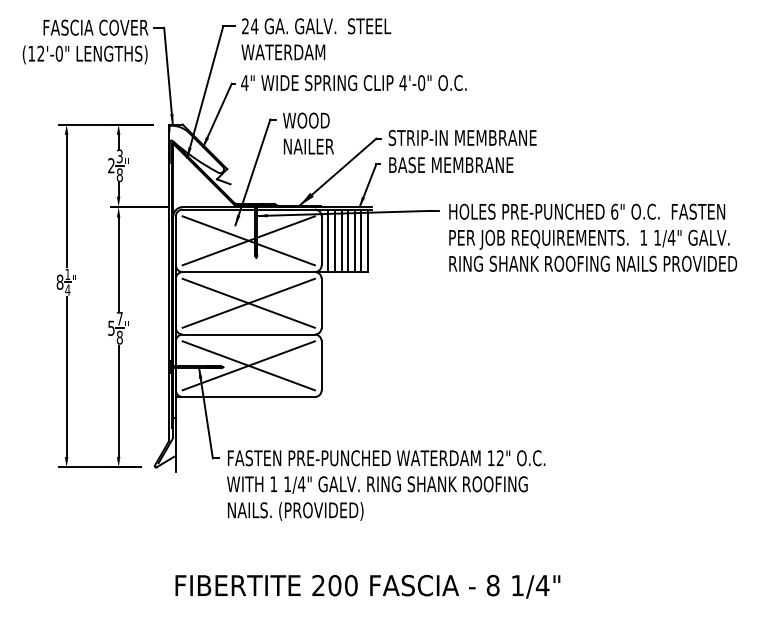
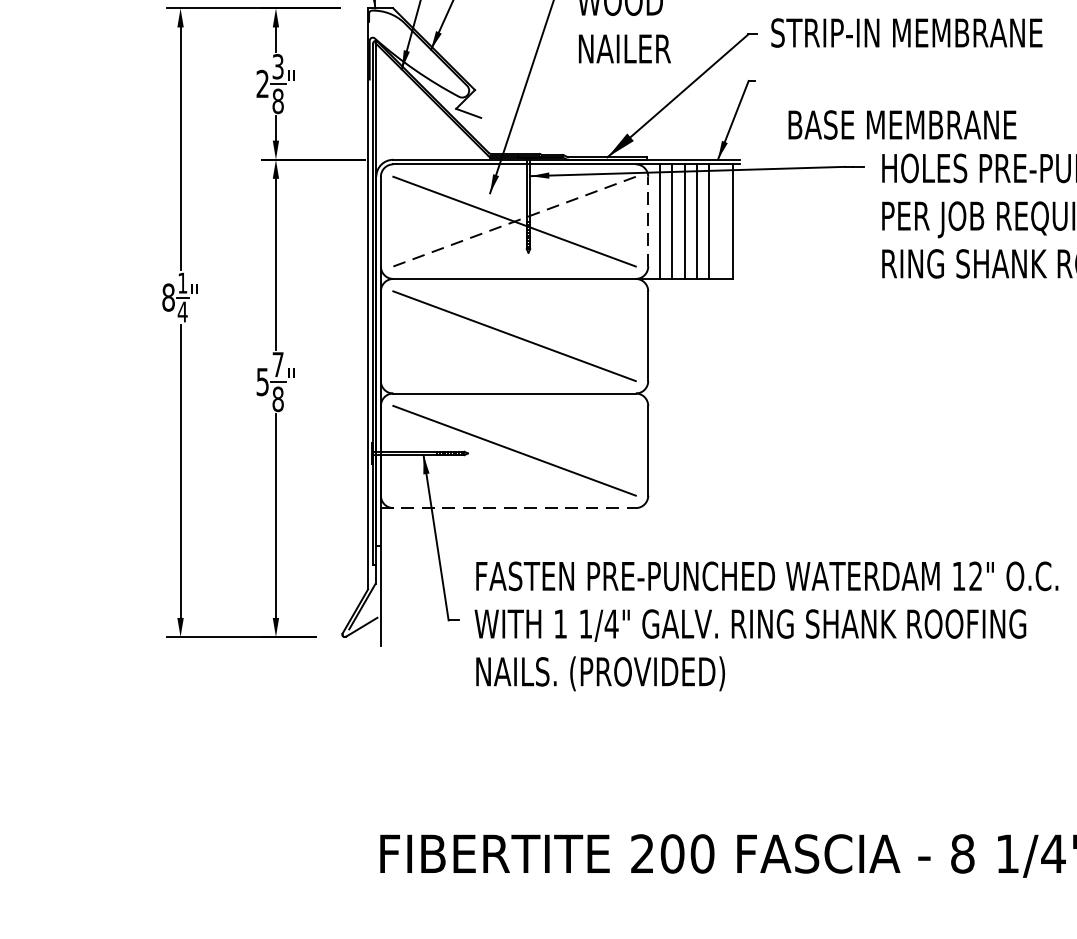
text: (451, 165) -> (902, 125), moved
line: (248, 240) -> (514, 221), solid -> dashed
line: (321, 240) -> (647, 221), solid -> dashed
line: (361, 240) -> (721, 221), removed
line: (248, 302) -> (514, 334), removed
line: (248, 365) -> (514, 450), removed
line: (245, 397) -> (508, 508), solid -> dashed
text: (386, 485) -> (767, 626), moved

